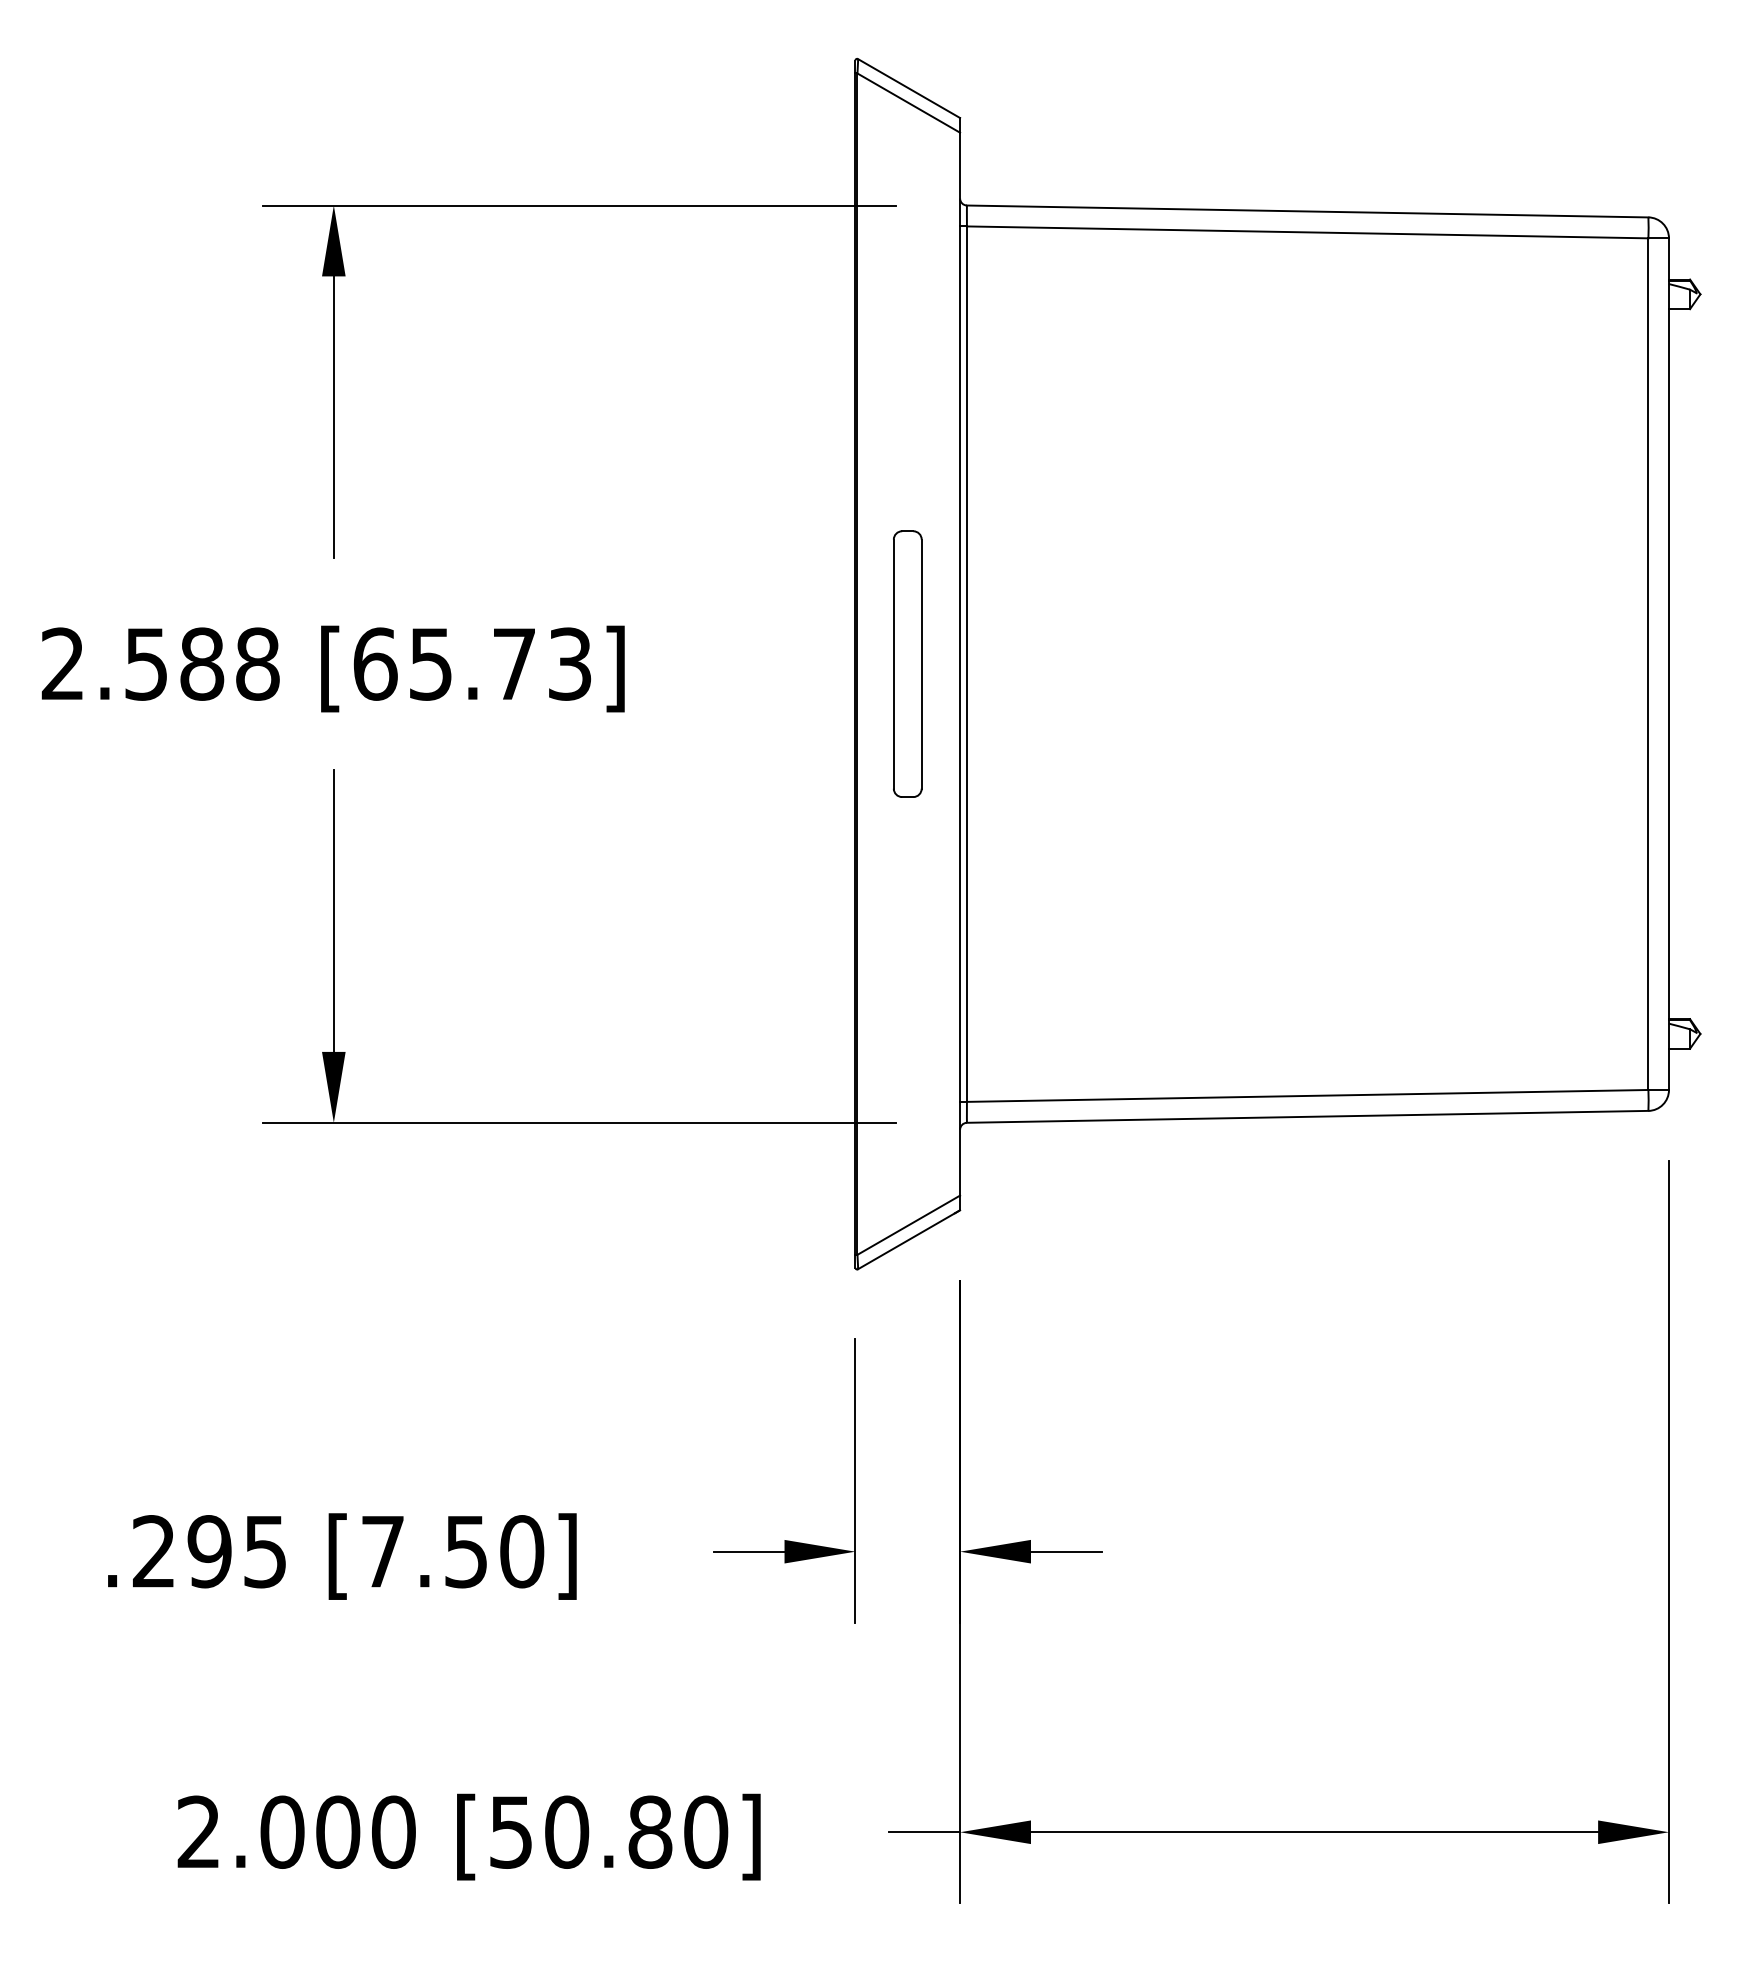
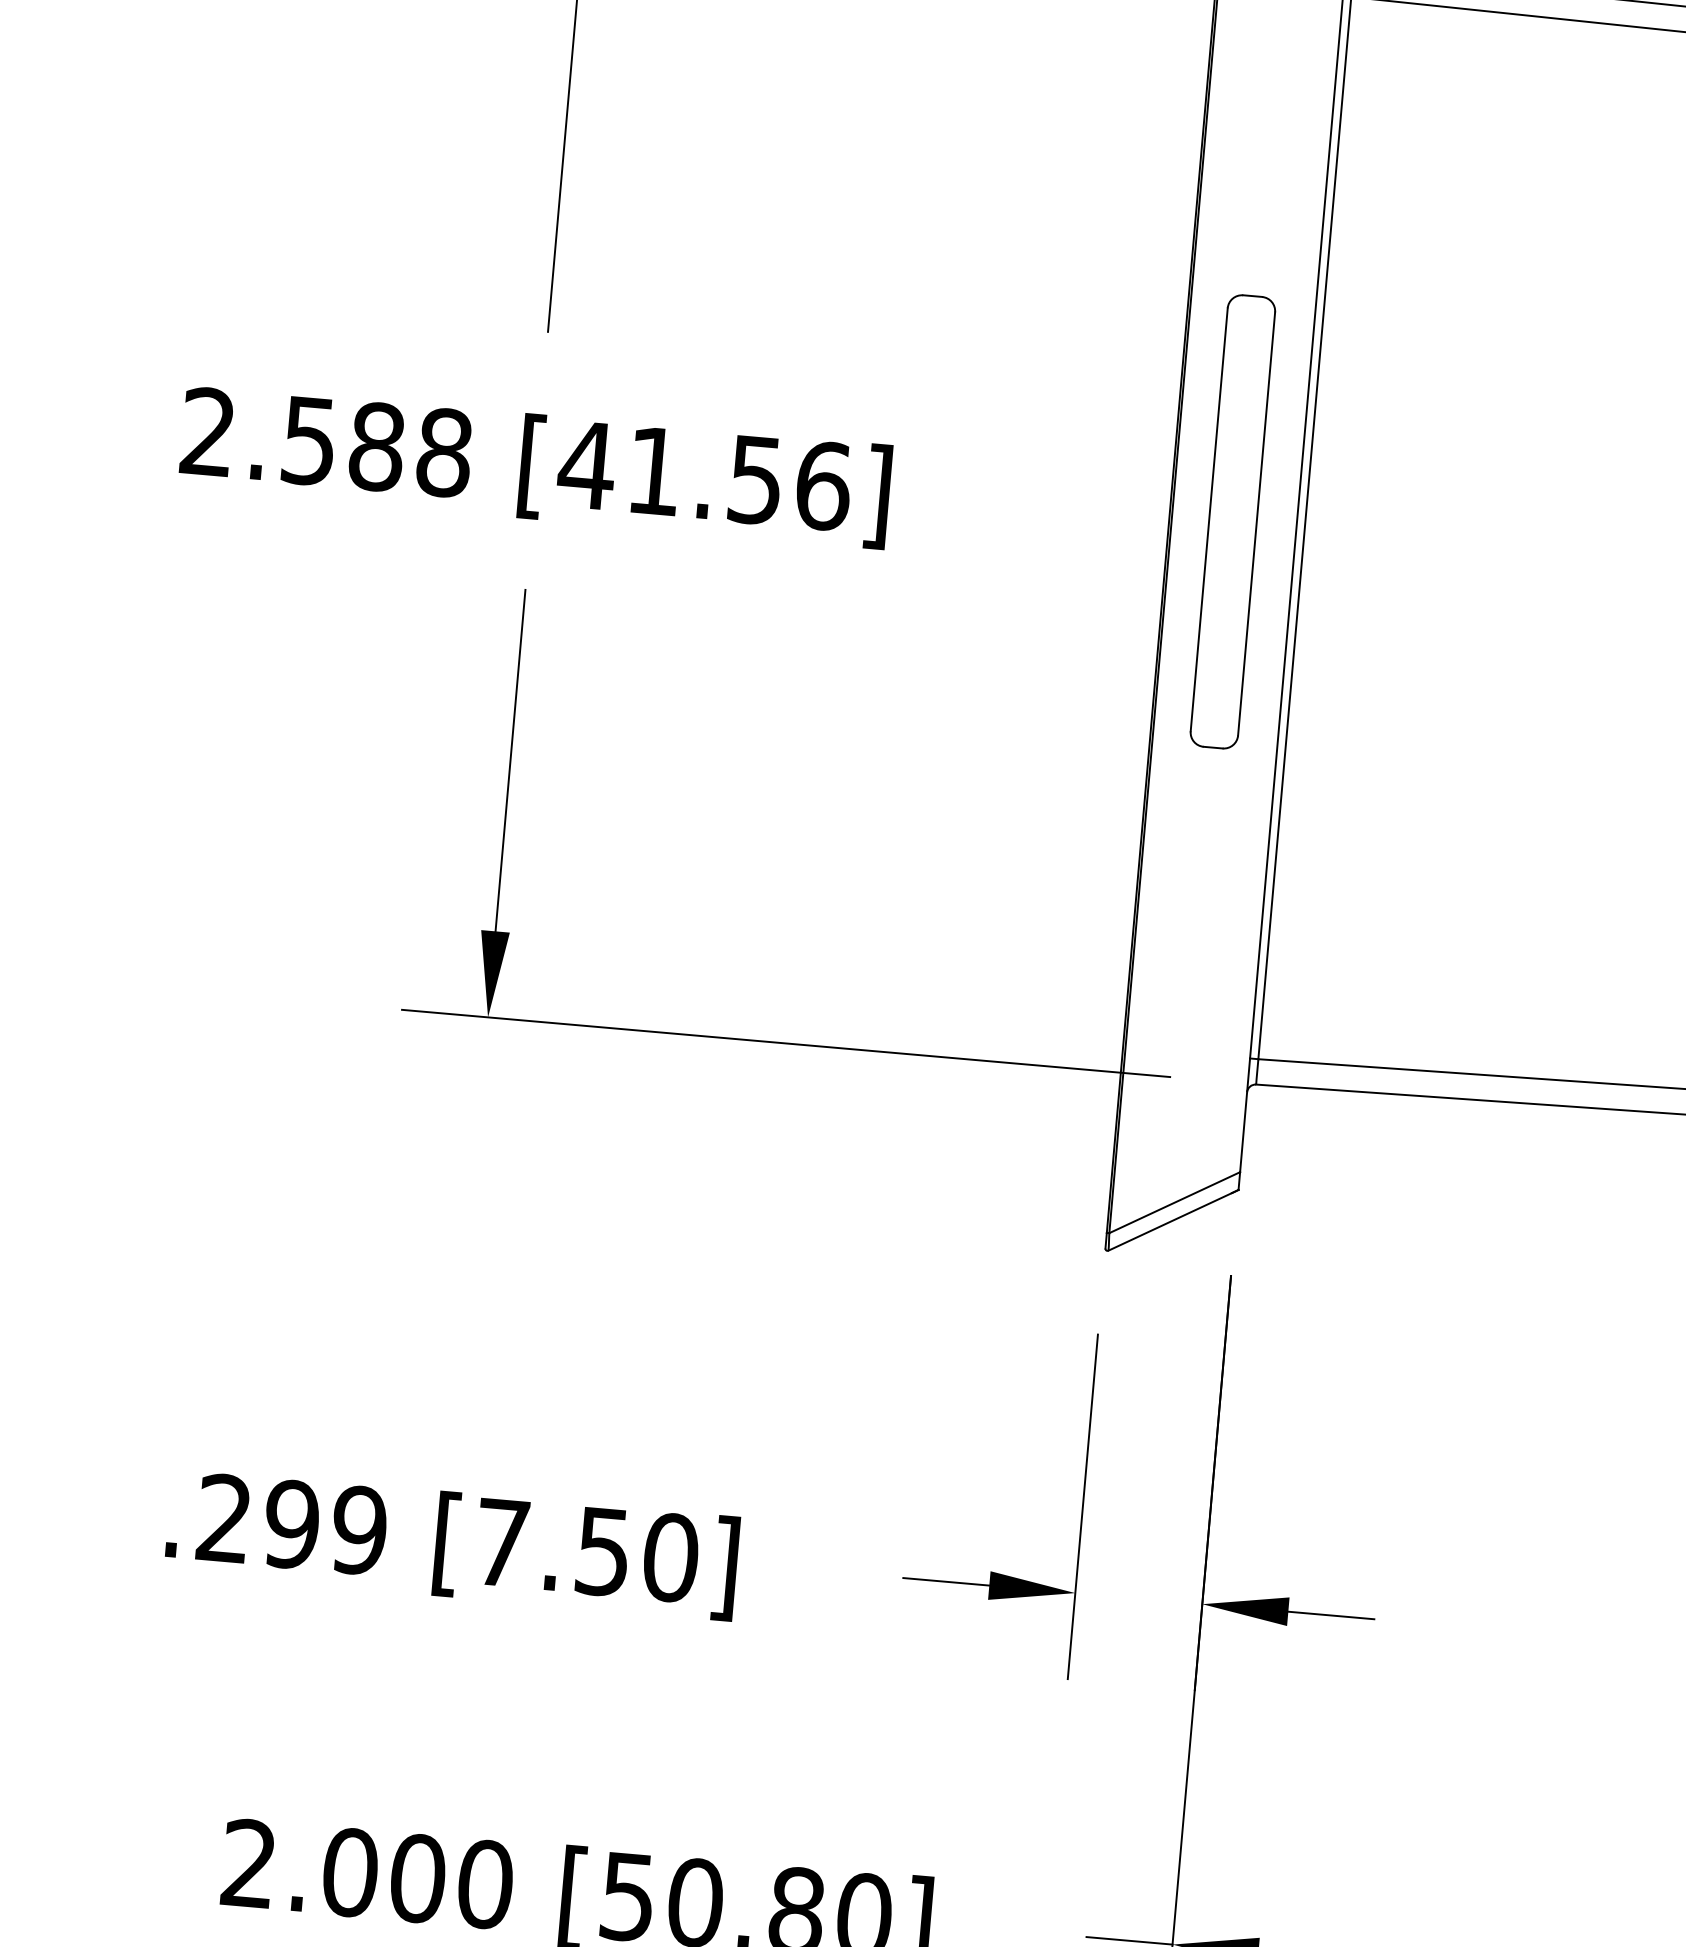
text: (472, 663) -> (705, 474), [65.73] -> [41.56]
part: (907, 663) -> (1232, 521), size x1.4
text: (265, 1551) -> (359, 1530), .295 -> .299

